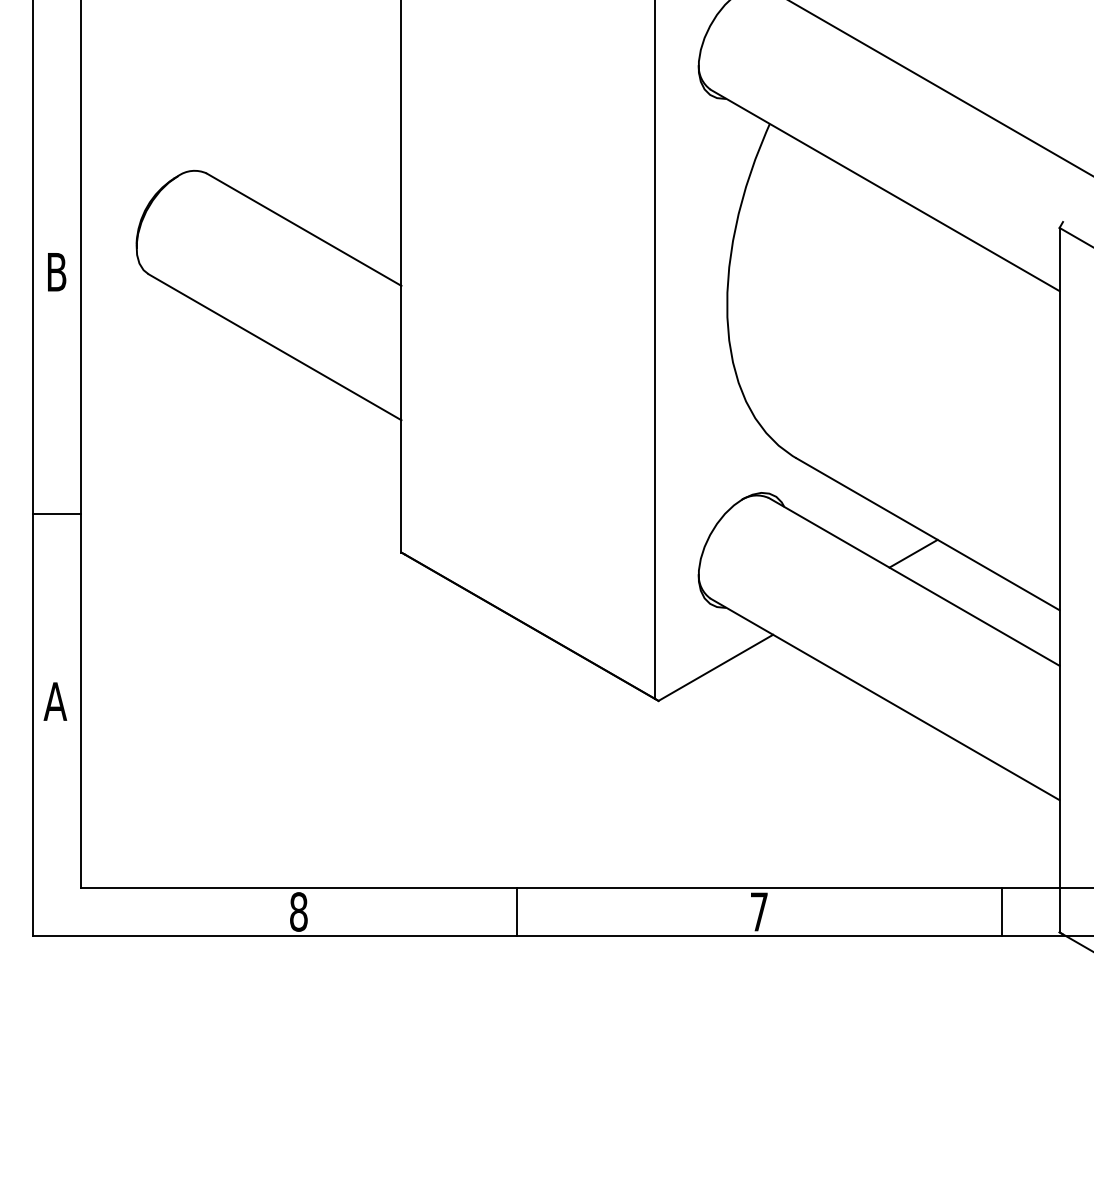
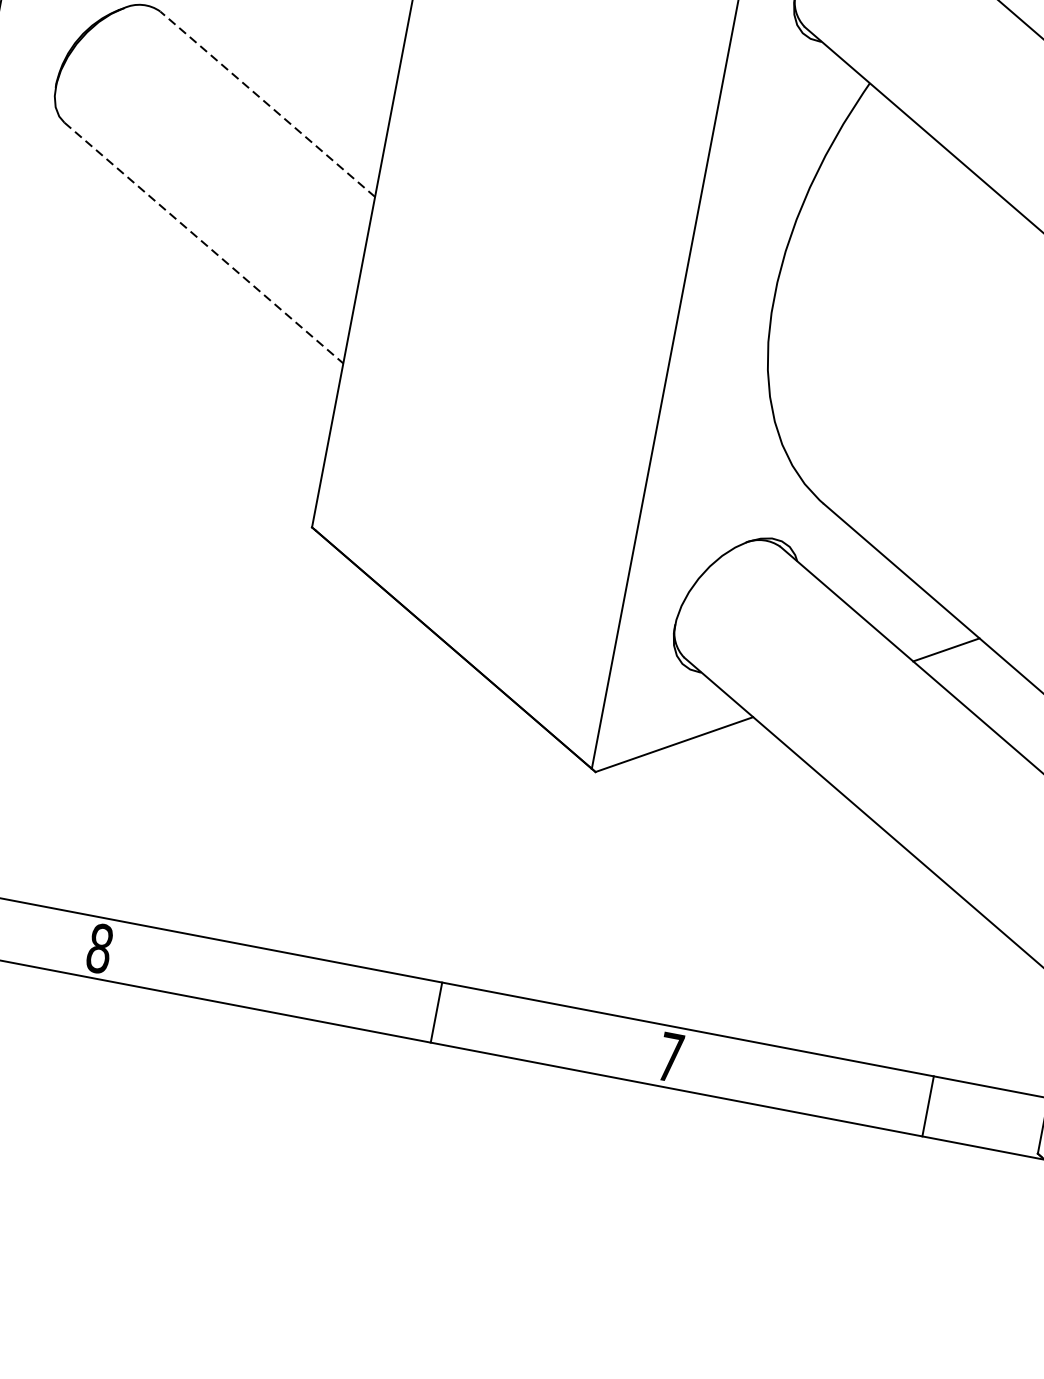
line: (303, 229) -> (267, 103), solid -> dashed
line: (275, 347) -> (204, 243), solid -> dashed
line: (517, 911) -> (436, 1012), moved
line: (1002, 911) -> (928, 1106), moved

